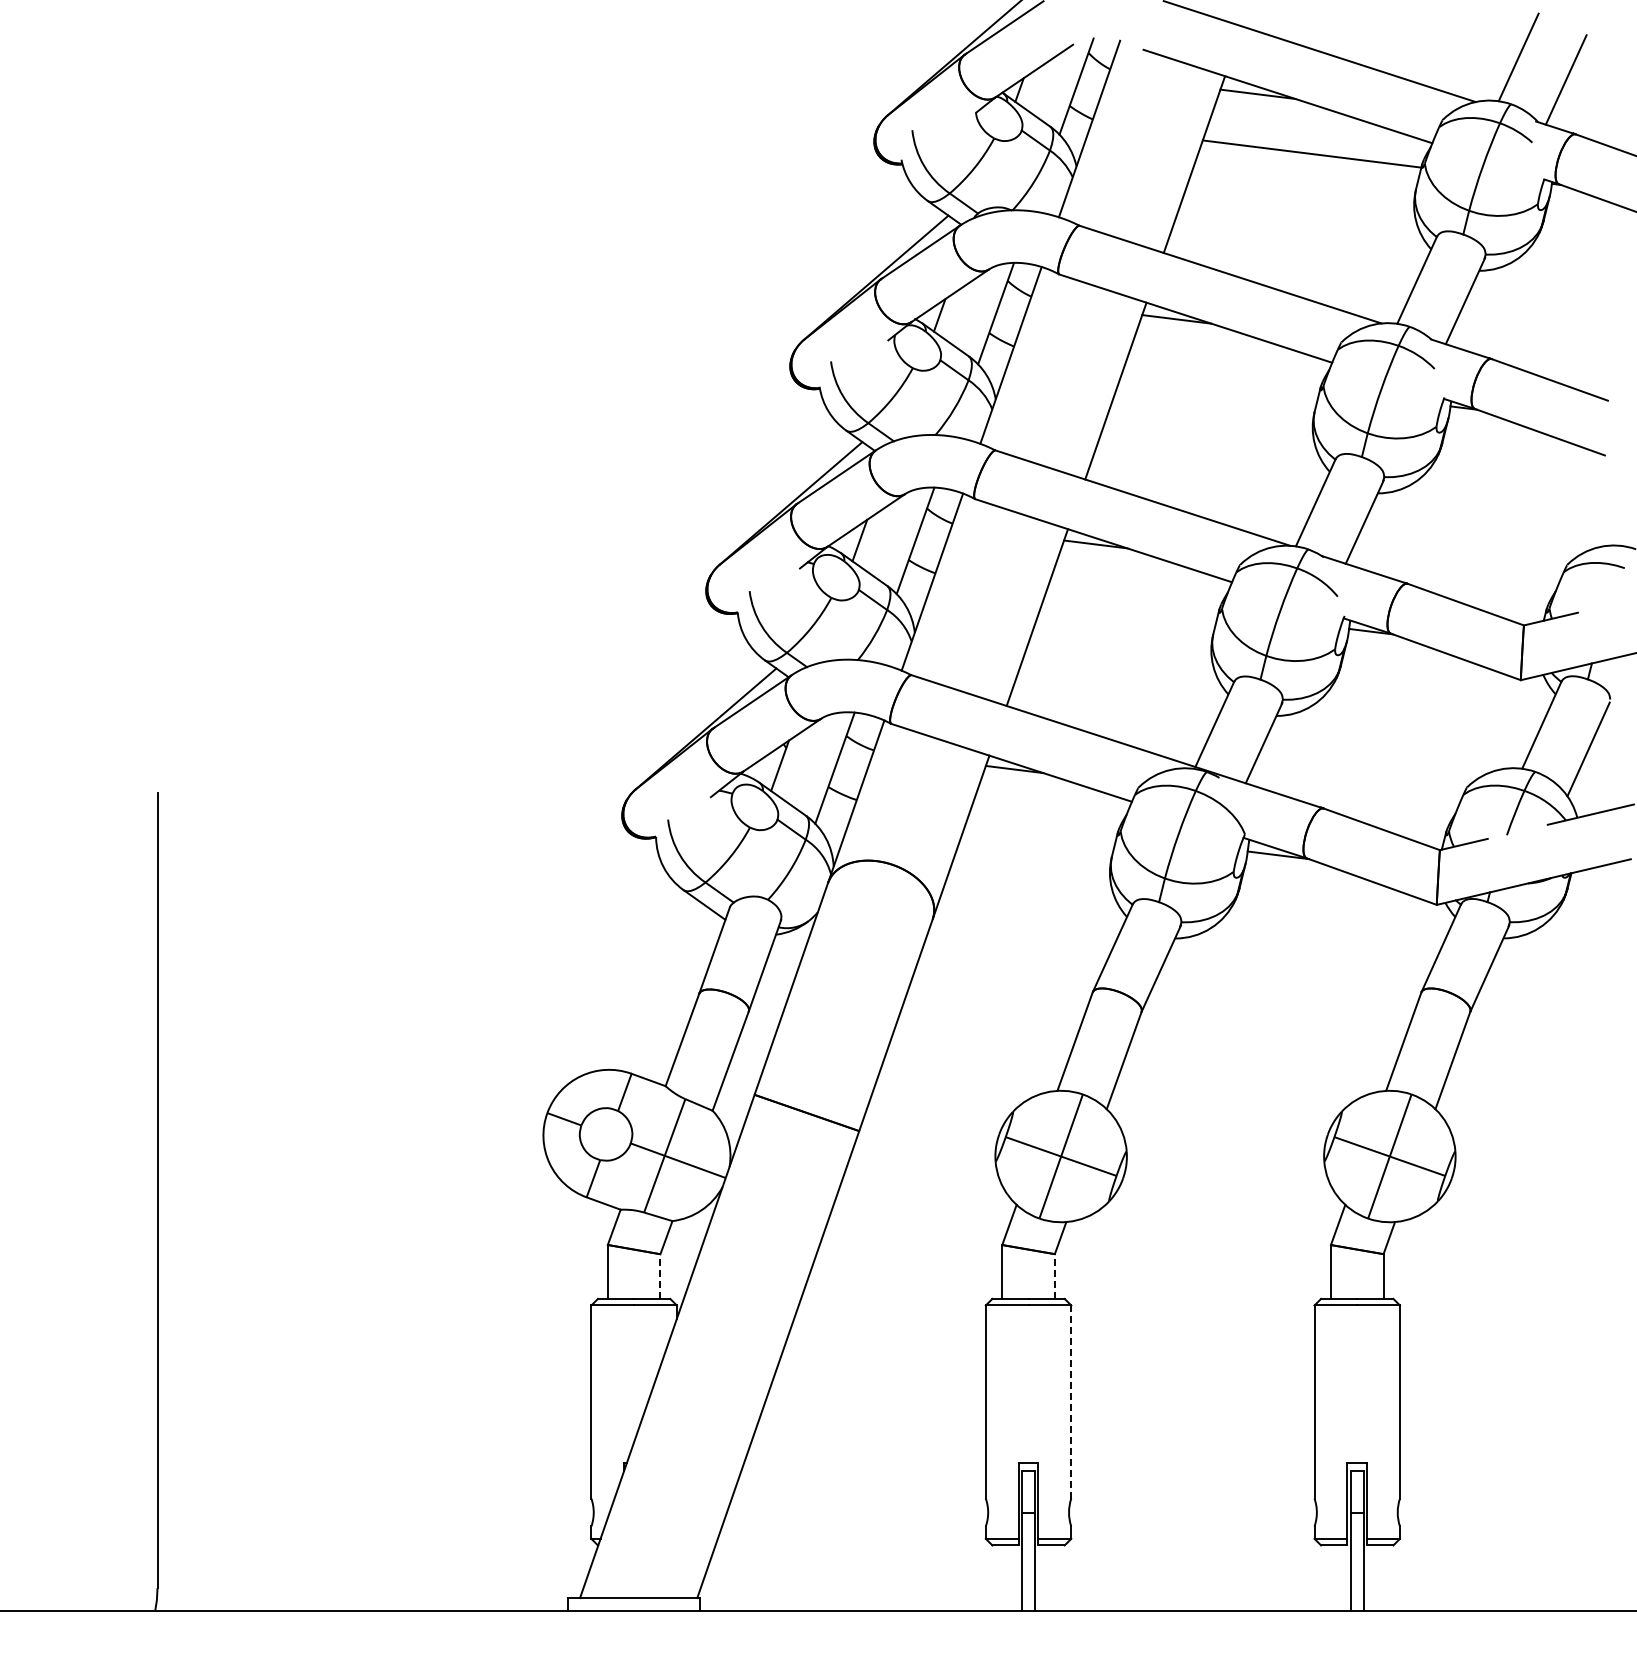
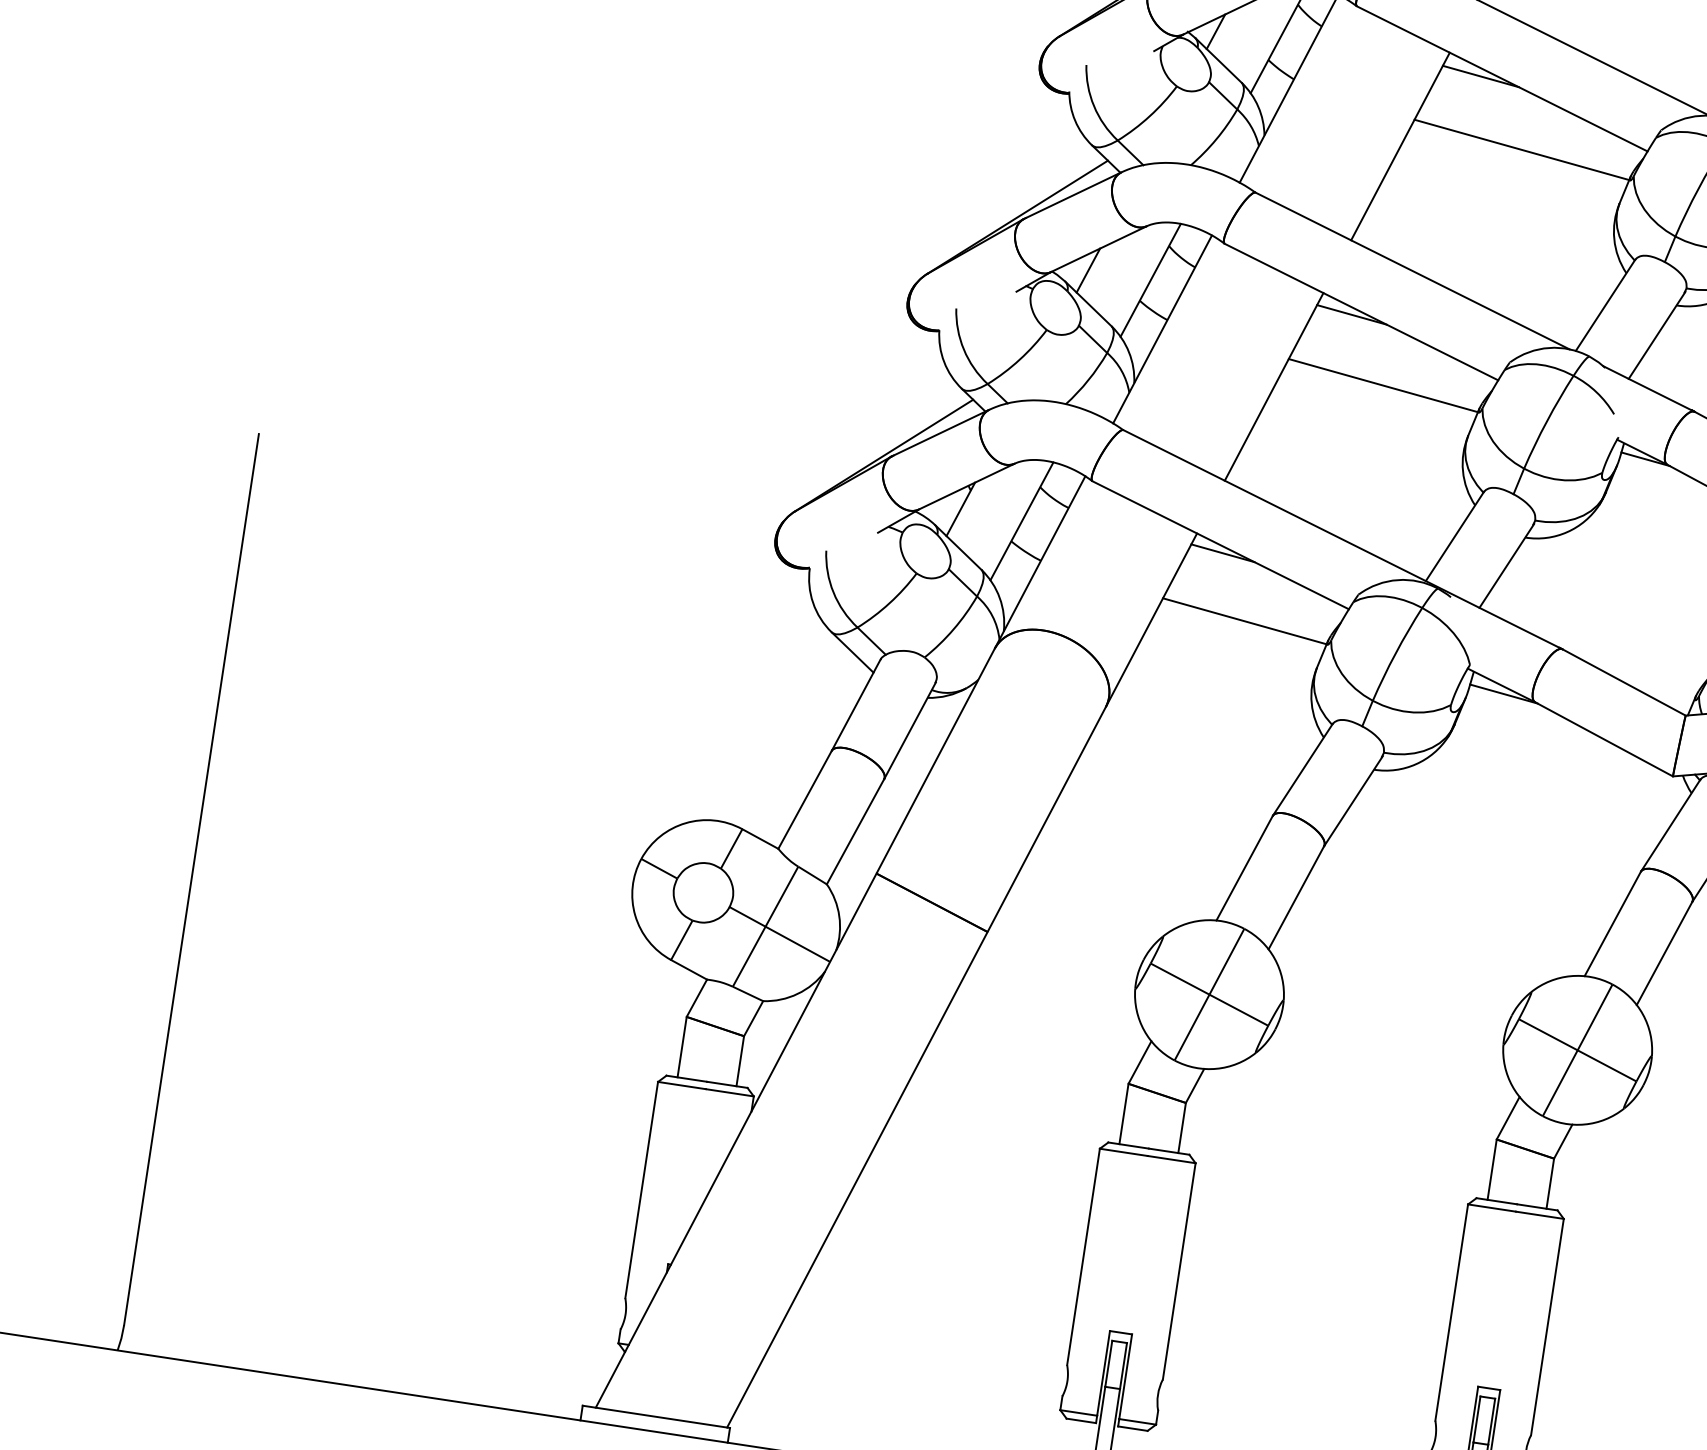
line: (1222, 377) -> (1522, 149), added
line: (1132, 601) -> (1383, 385), added
line: (1042, 825) -> (1244, 620), added
line: (660, 1276) -> (740, 1061), dashed -> solid
line: (1054, 1276) -> (1181, 1127), dashed -> solid
line: (1071, 1402) -> (1179, 1271), dashed -> solid

